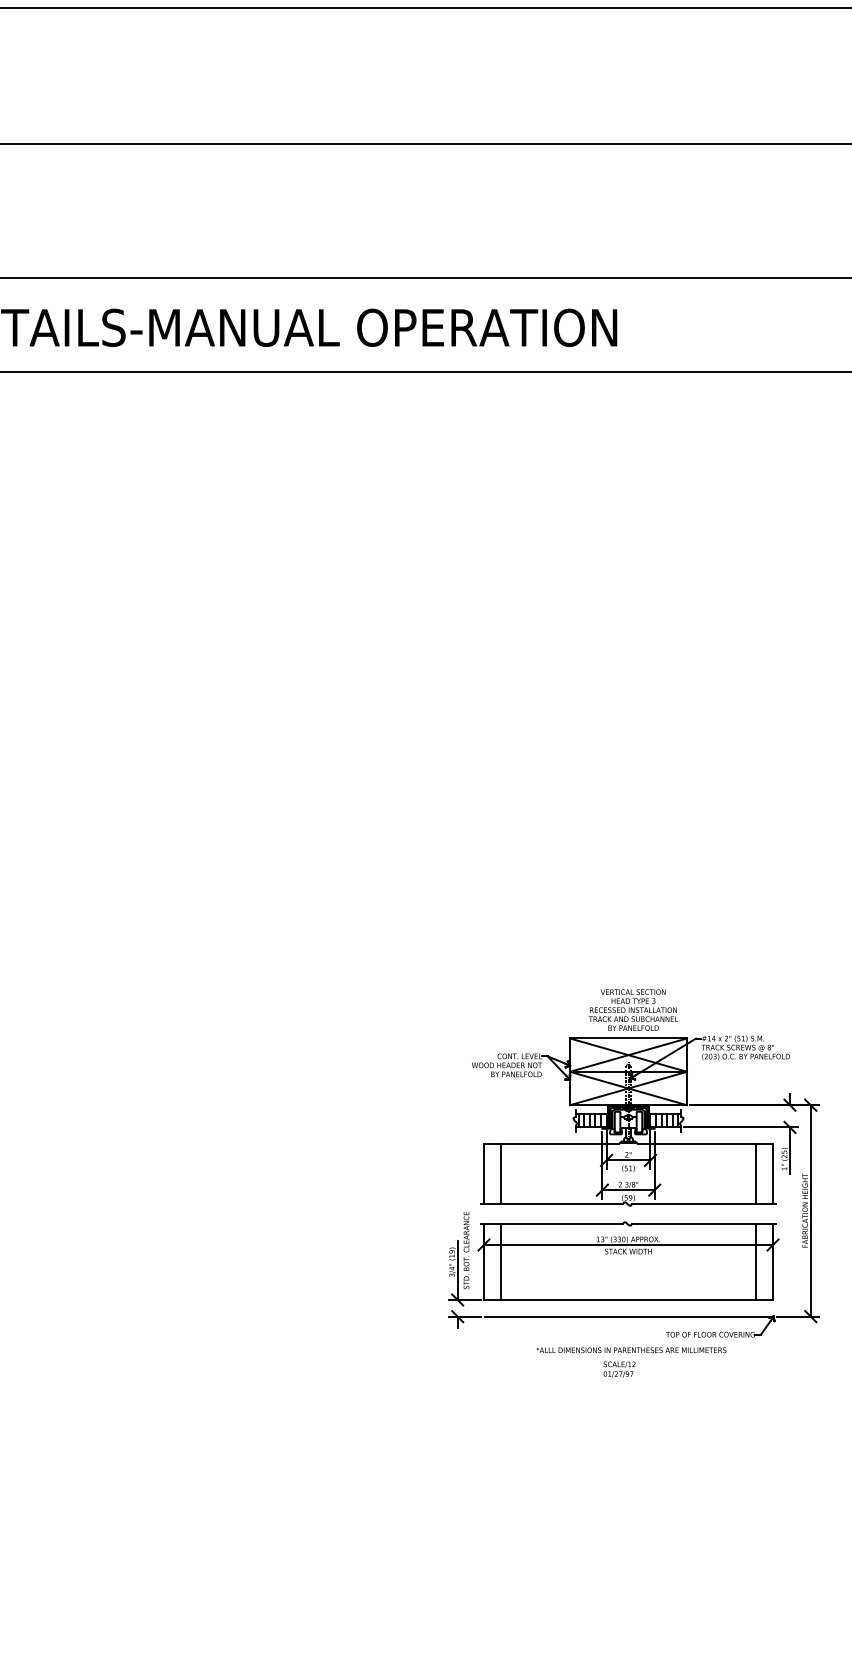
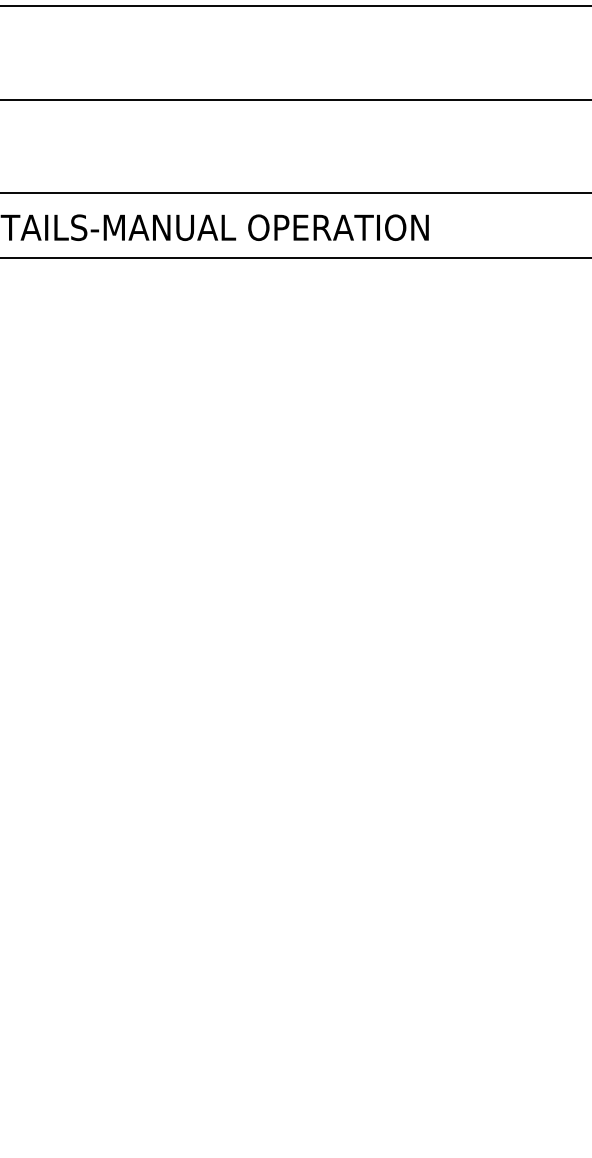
part: (634, 1182) -> (440, 821), removed

